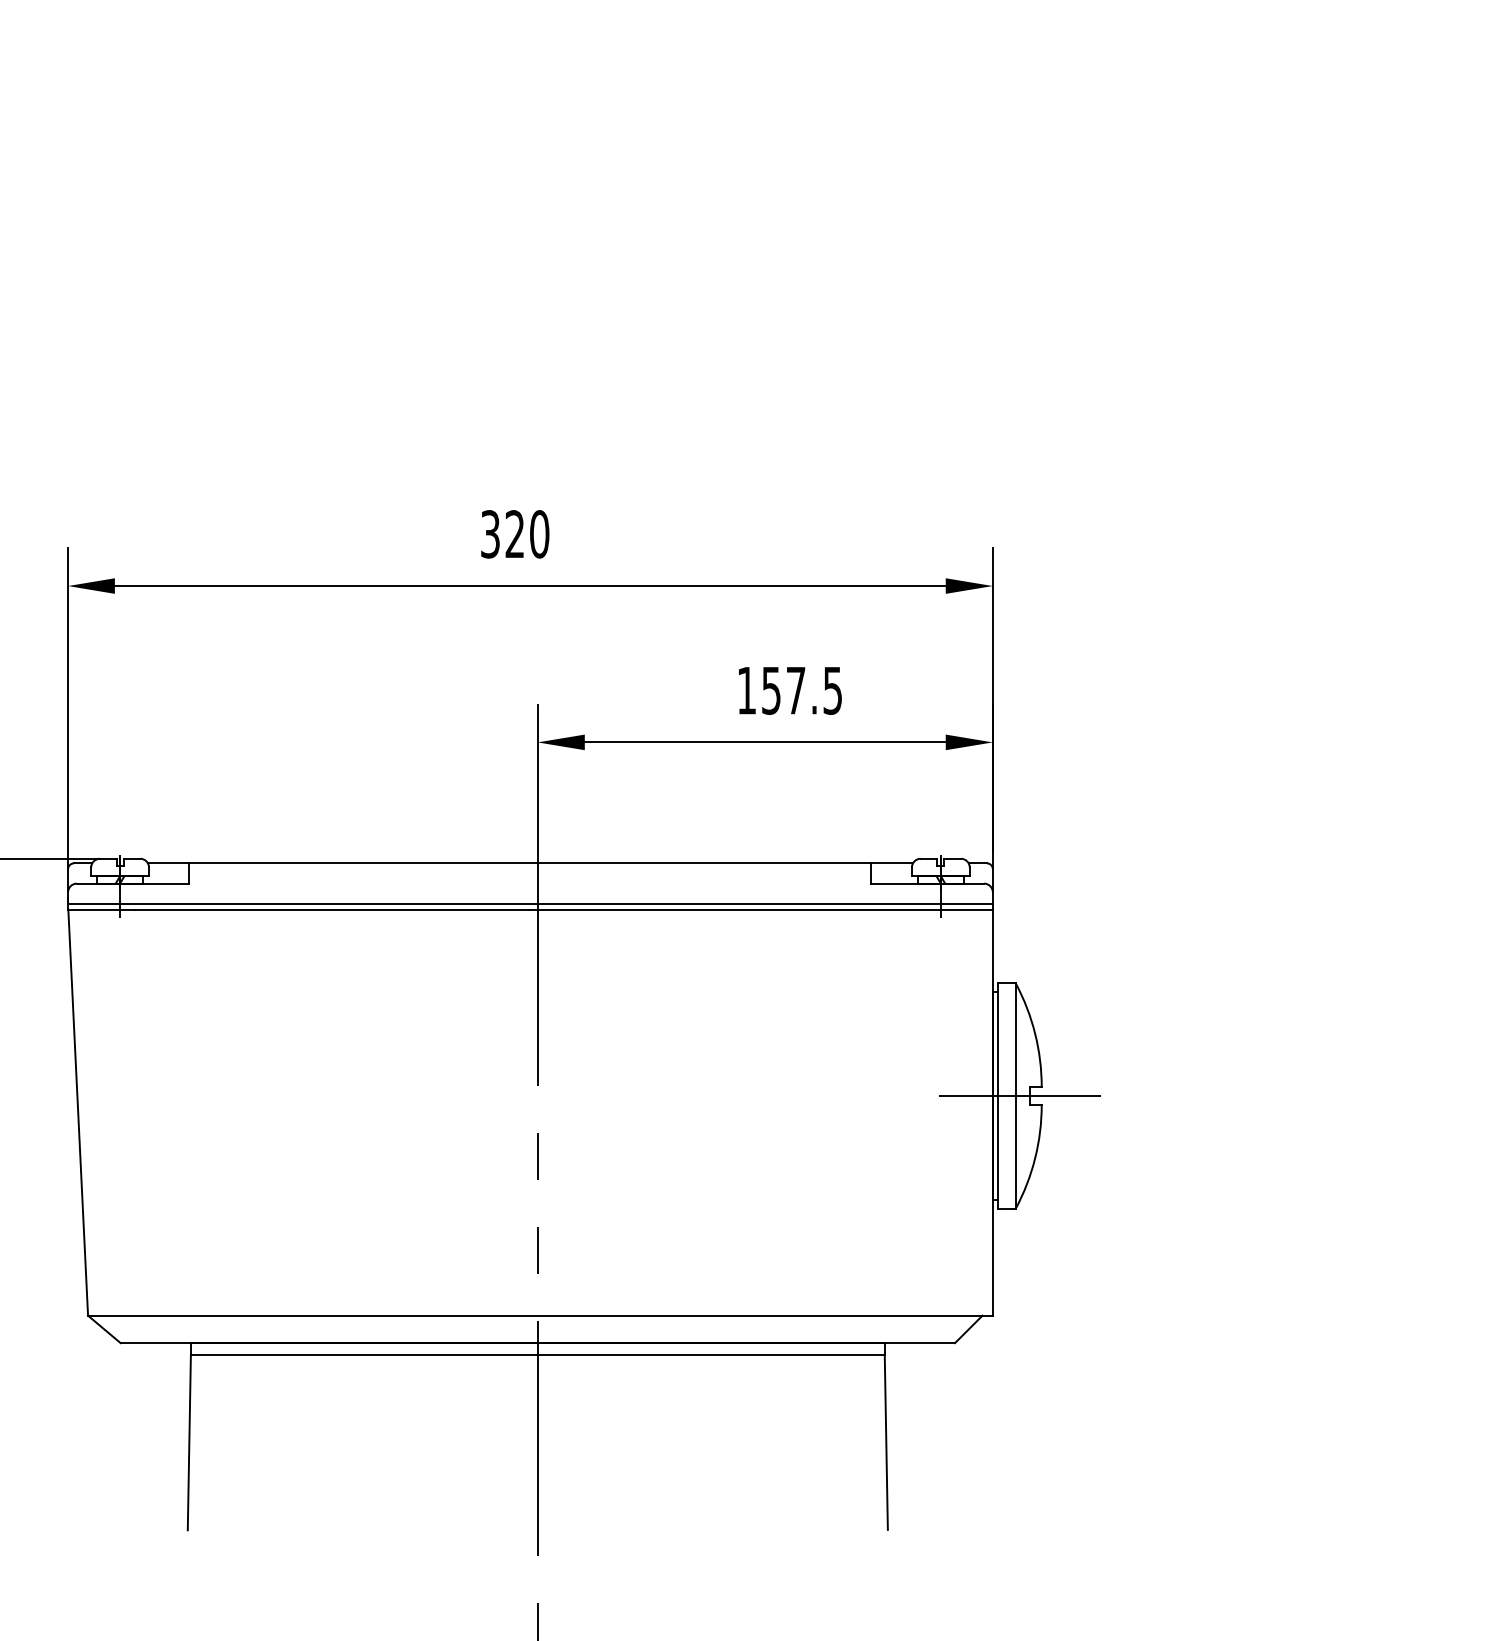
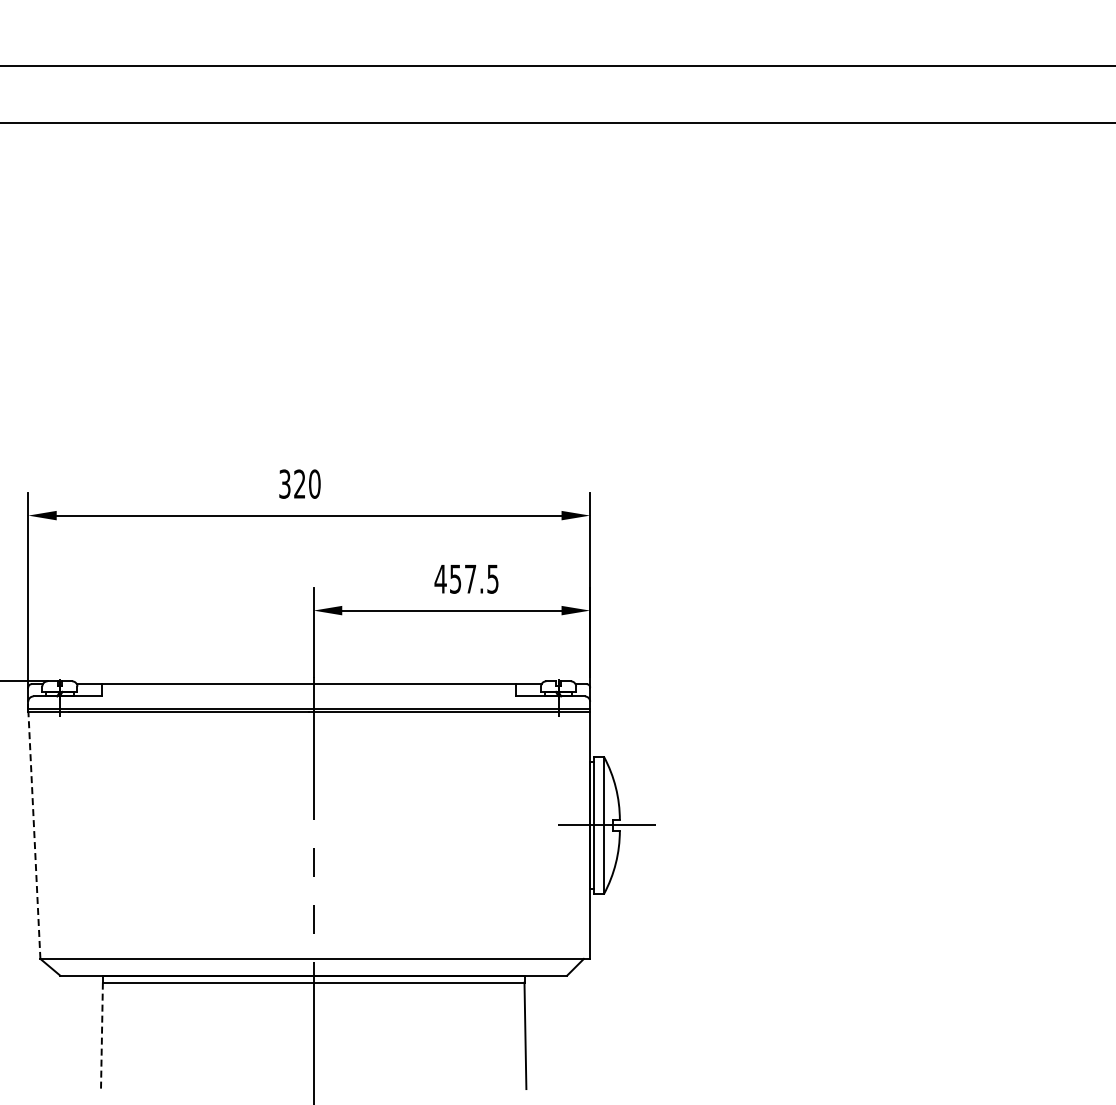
text: (746, 691) -> (440, 579), 157.5 -> 457.5
line: (78, 1112) -> (34, 835), solid -> dashed
line: (188, 1443) -> (101, 1036), solid -> dashed

